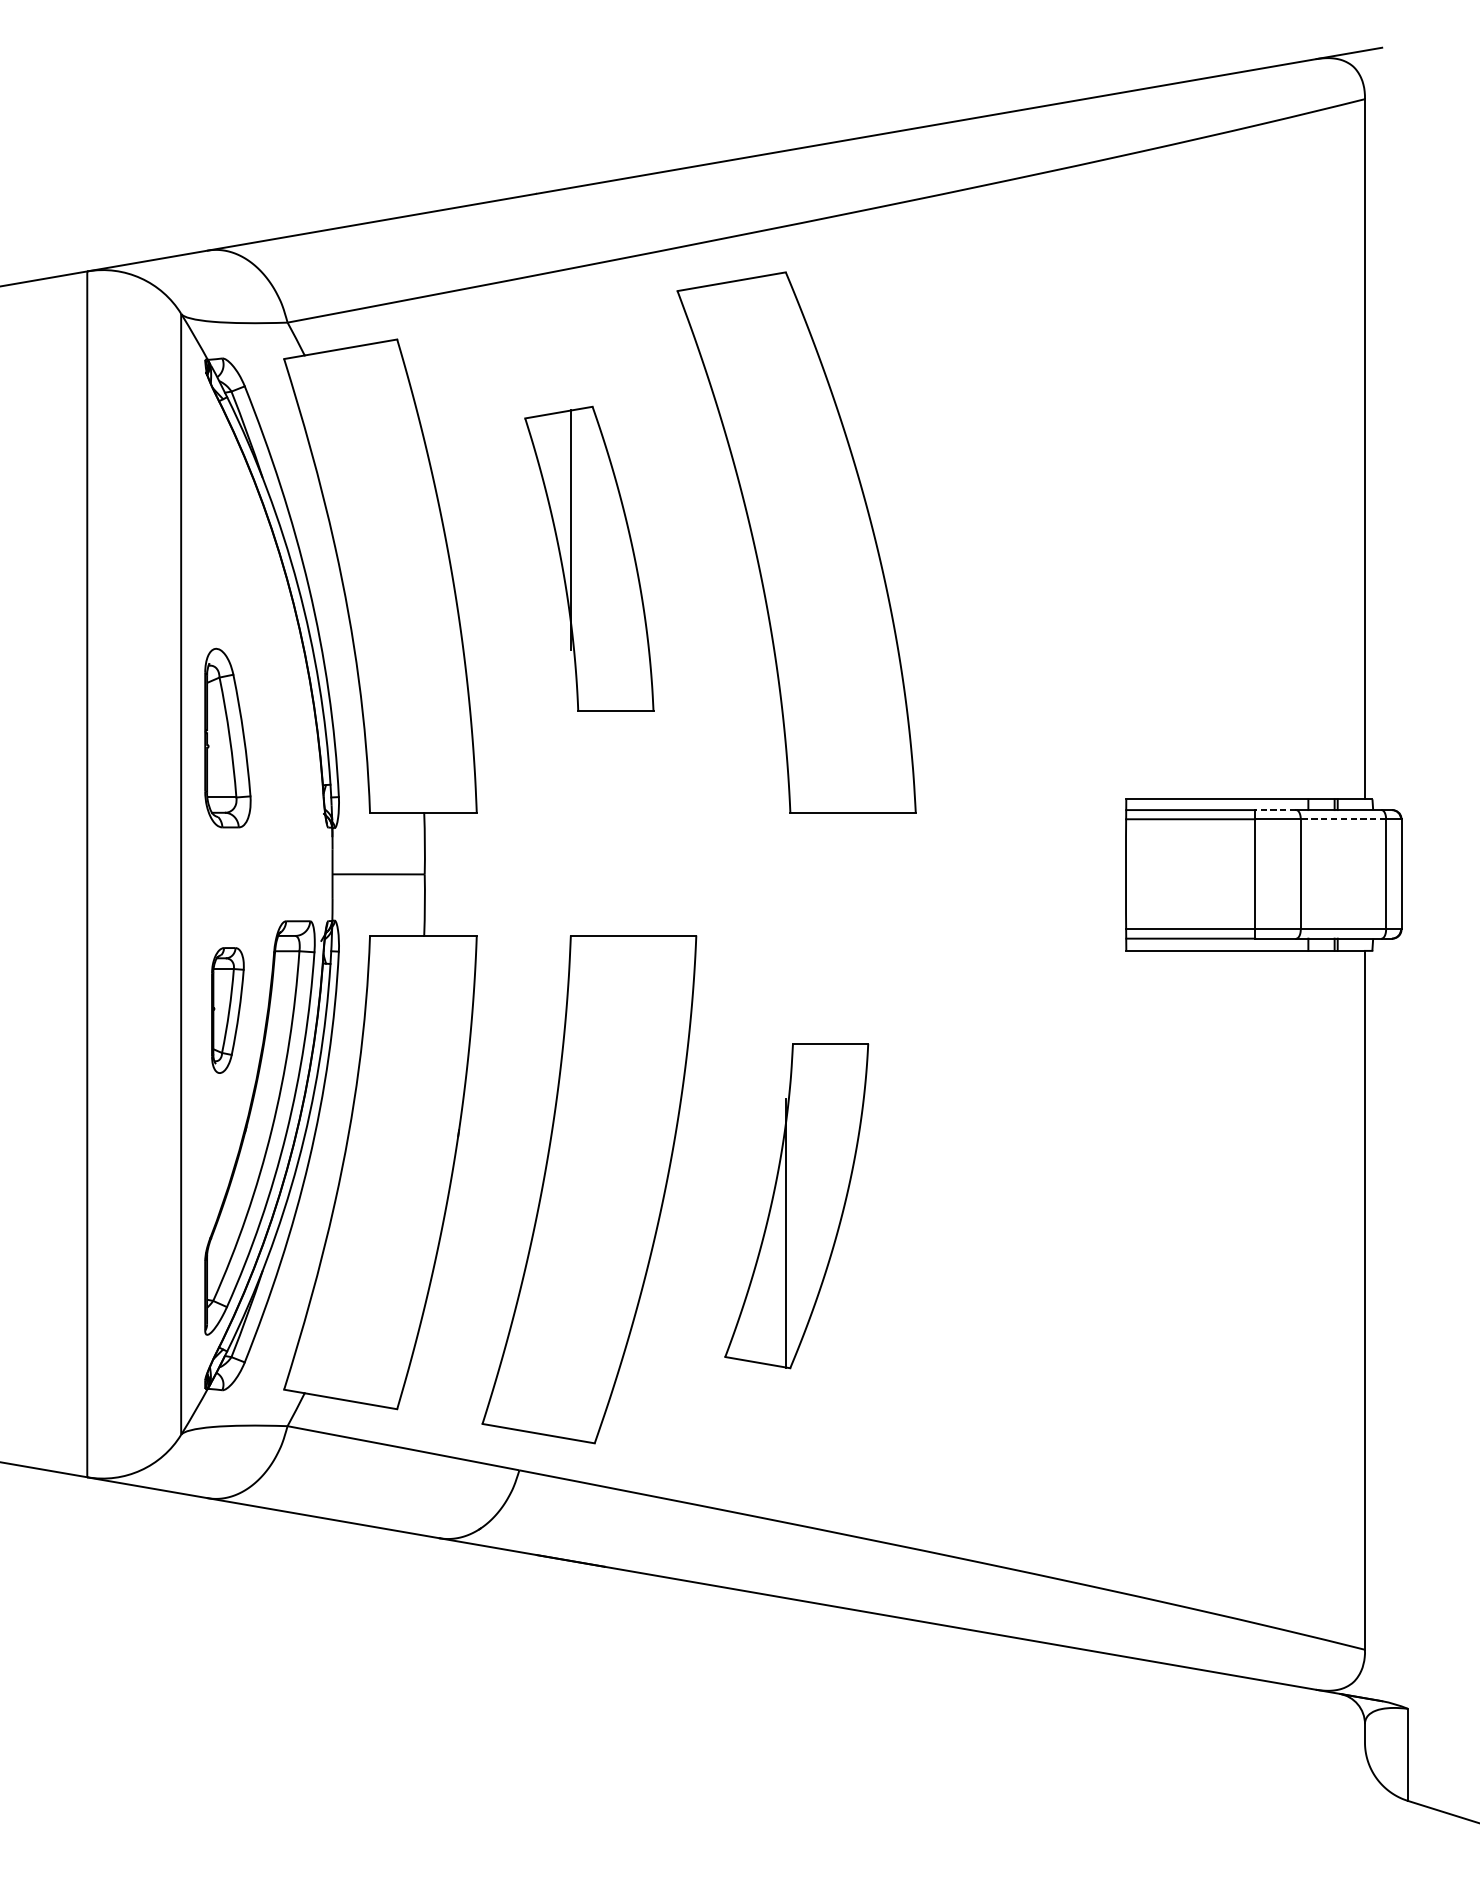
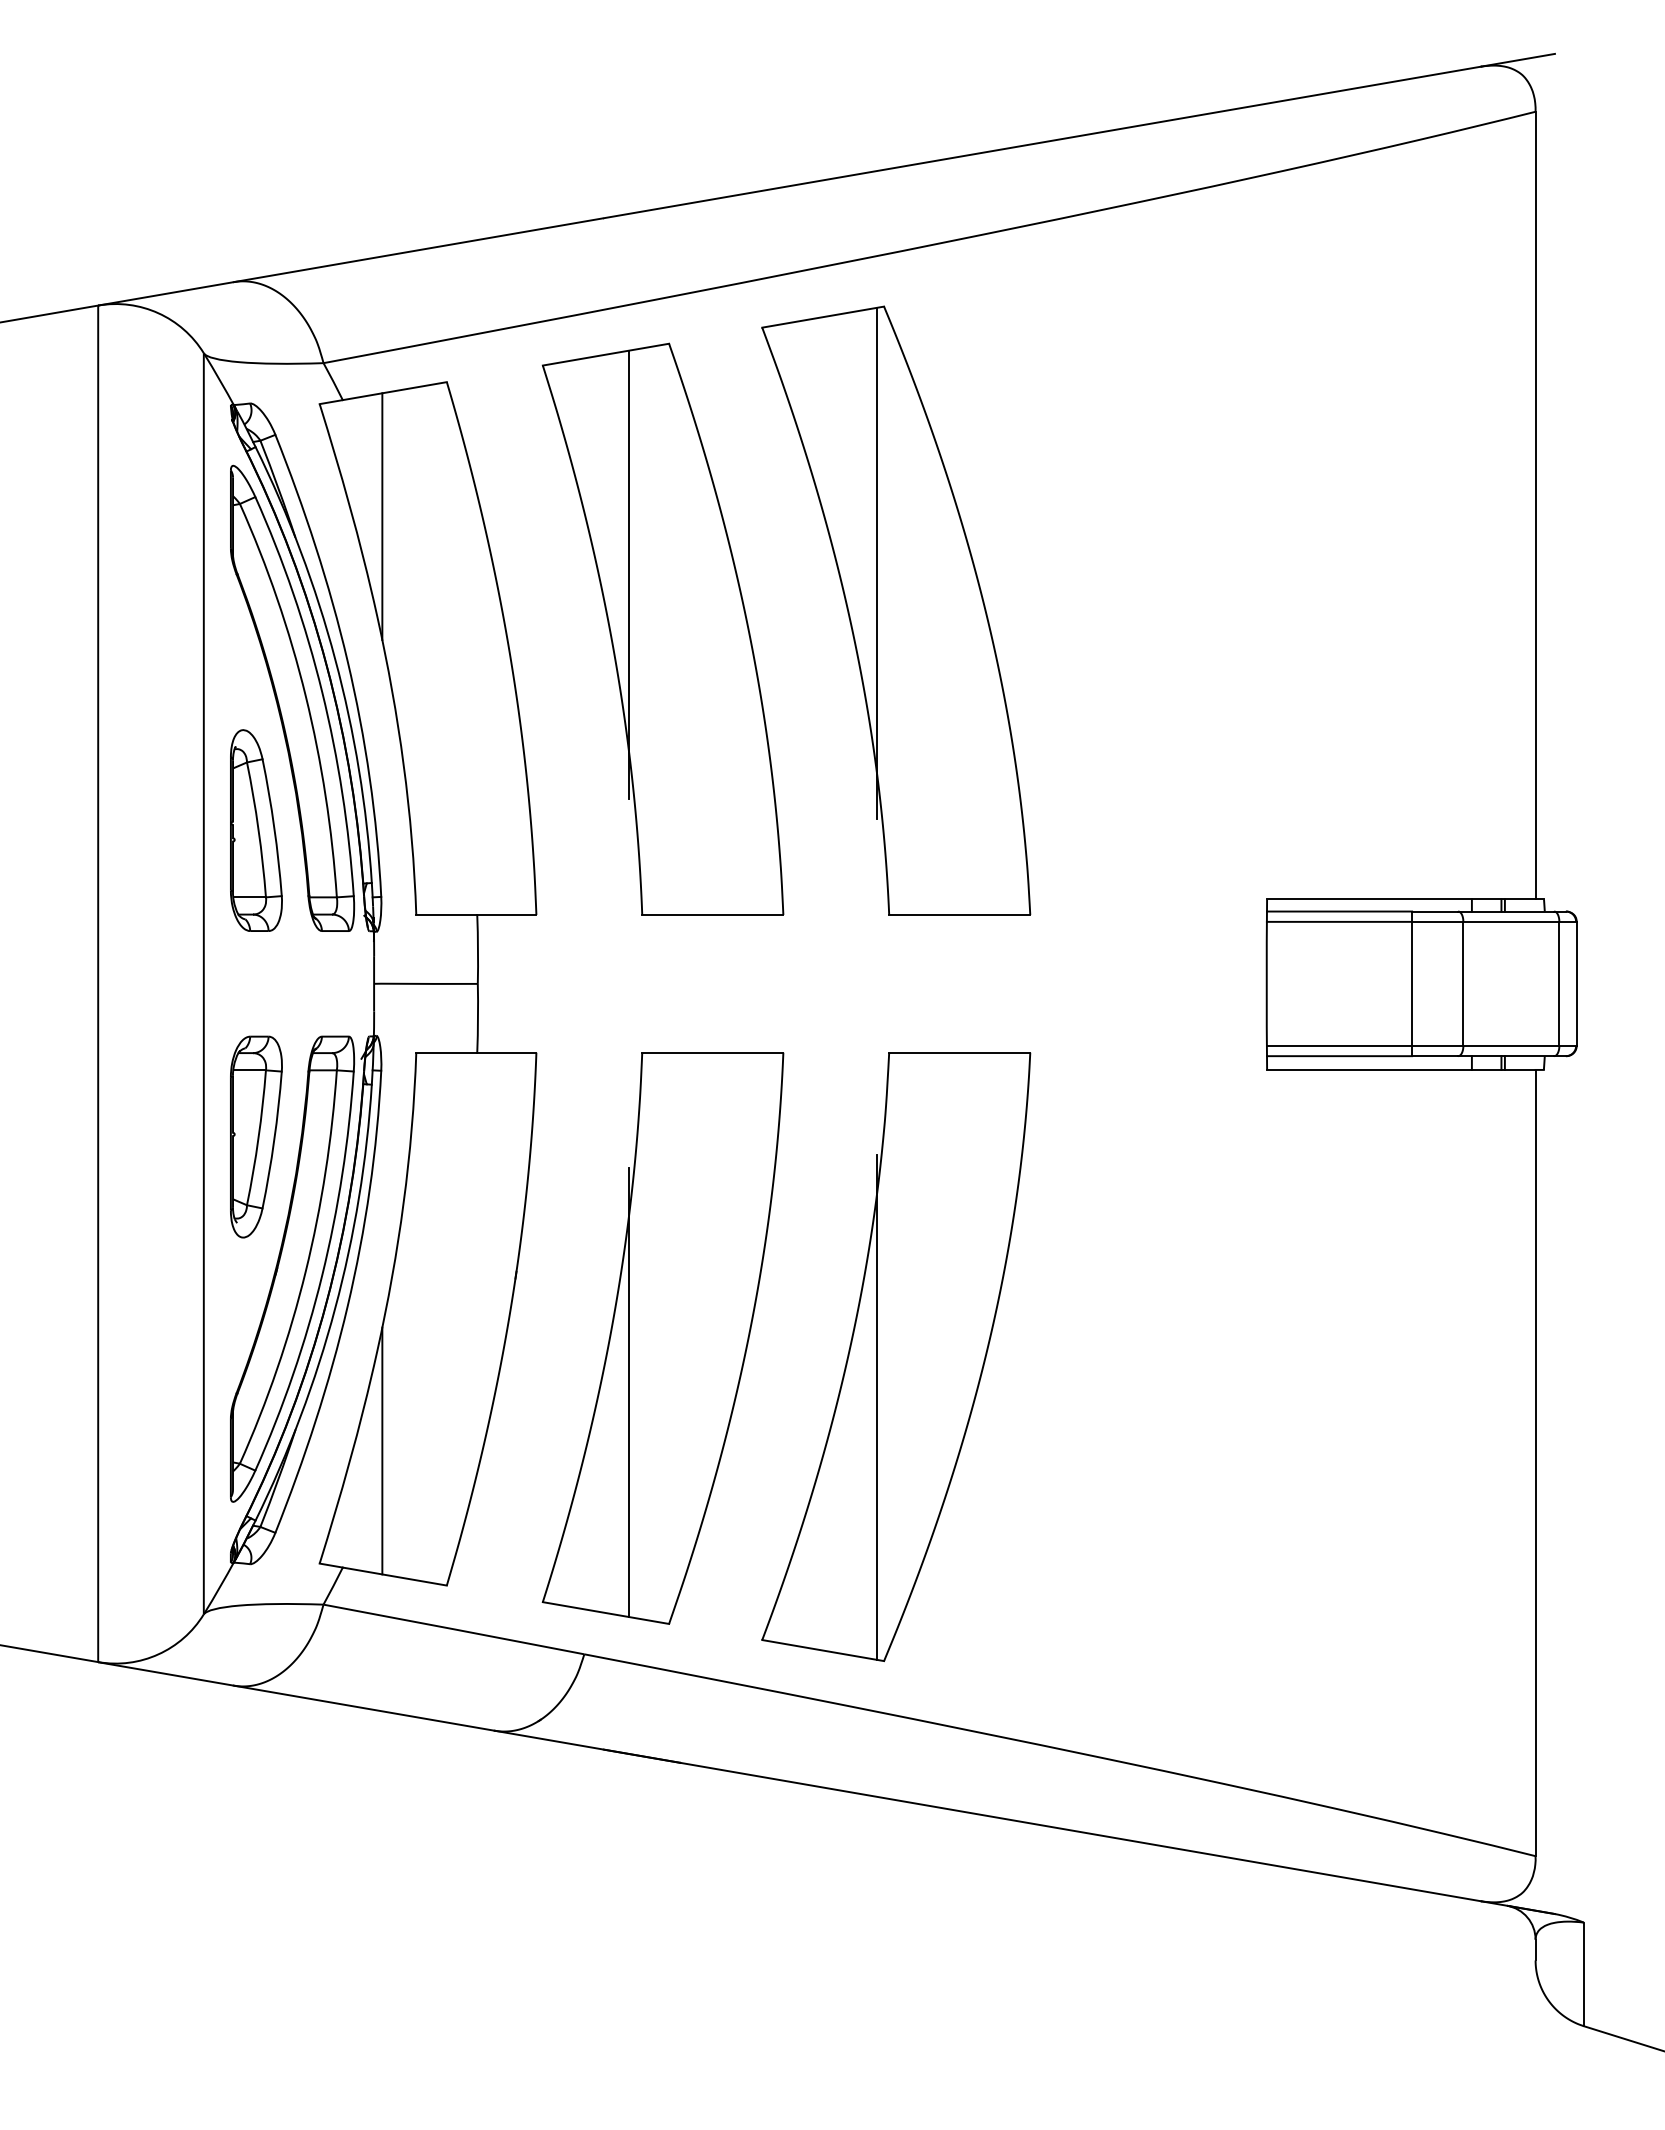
line: (339, 458) -> (382, 516), added
line: (779, 500) -> (876, 563), added
part: (588, 558) -> (662, 628), size x1.67
part: (259, 619) -> (292, 697), added
line: (1275, 810) -> (1434, 911), dashed -> solid
line: (1343, 818) -> (1511, 921), dashed -> solid
part: (227, 1010) -> (256, 1136), size x1.43
part: (796, 1205) -> (896, 1356), size x1.67
line: (559, 1237) -> (629, 1392), added
line: (339, 1289) -> (382, 1450), added

